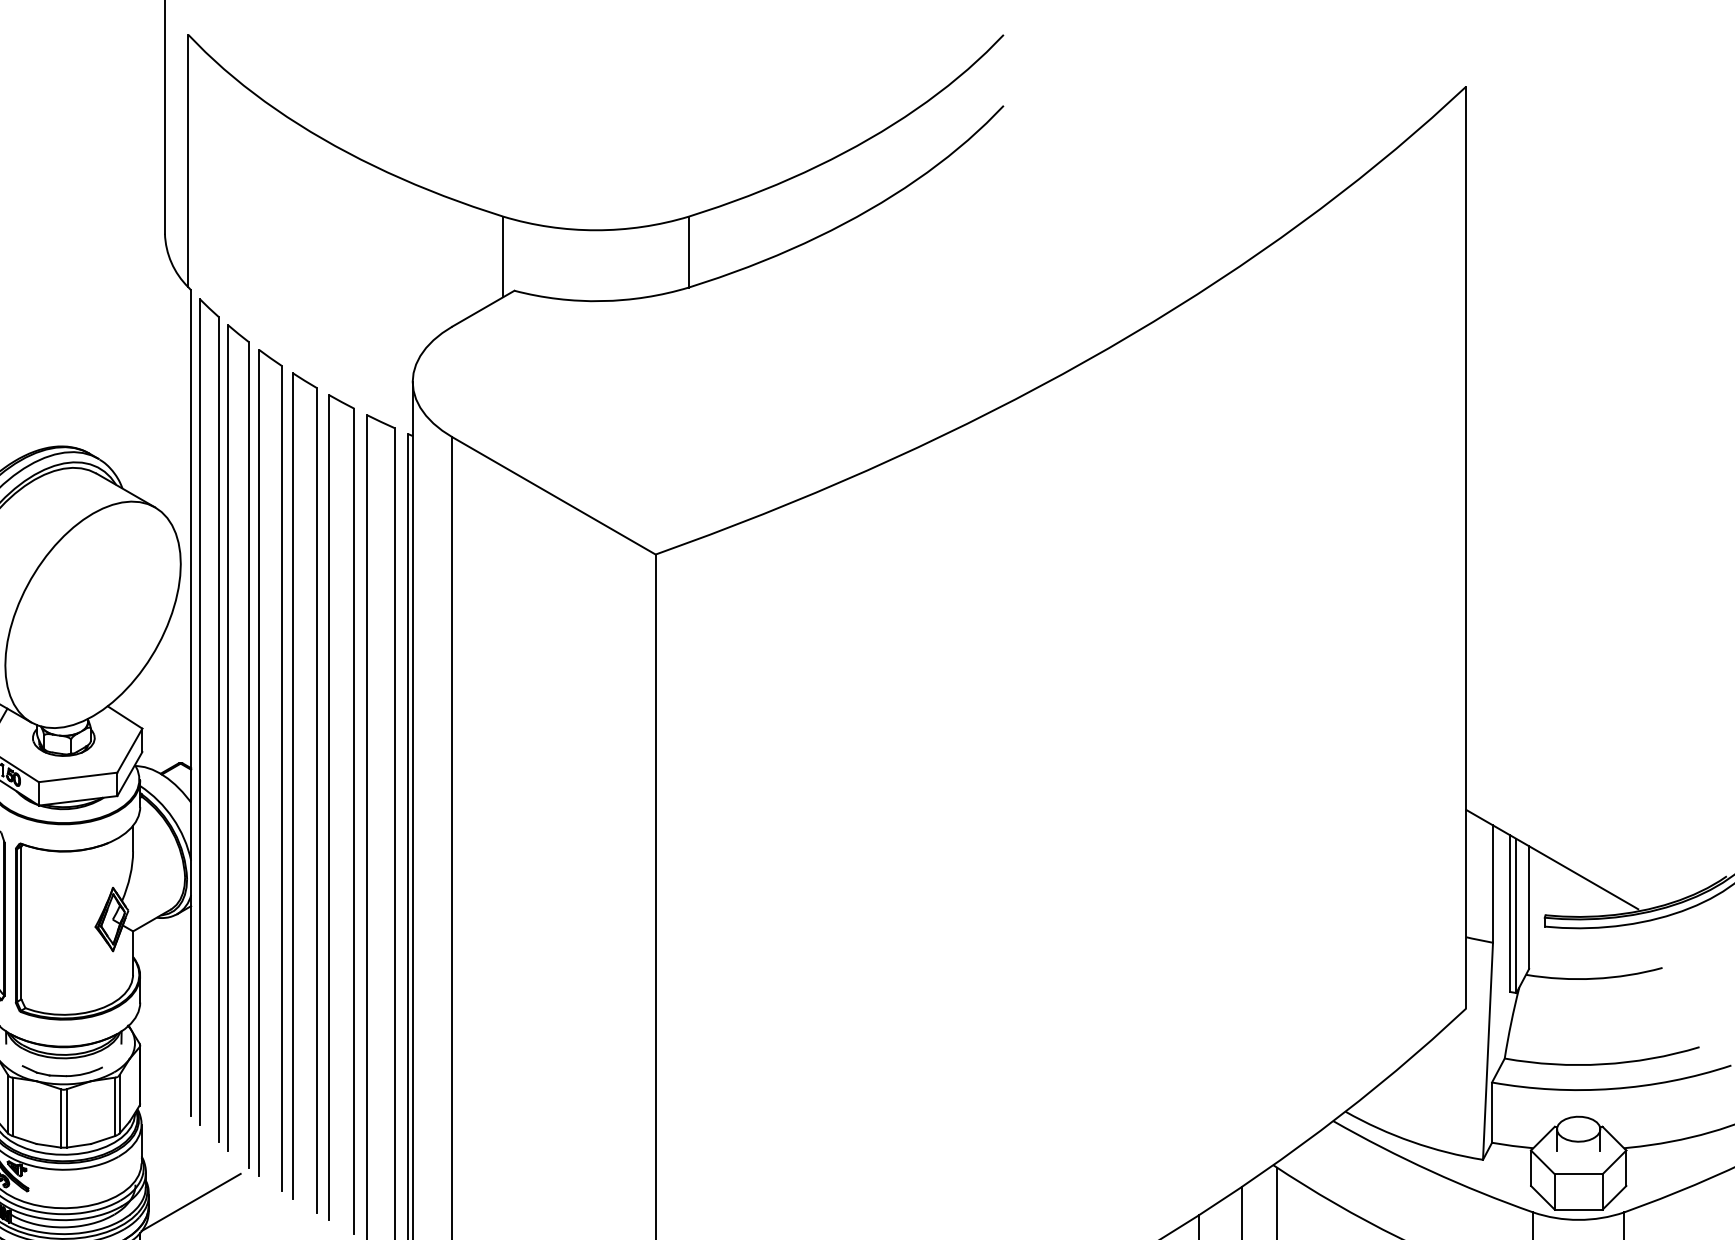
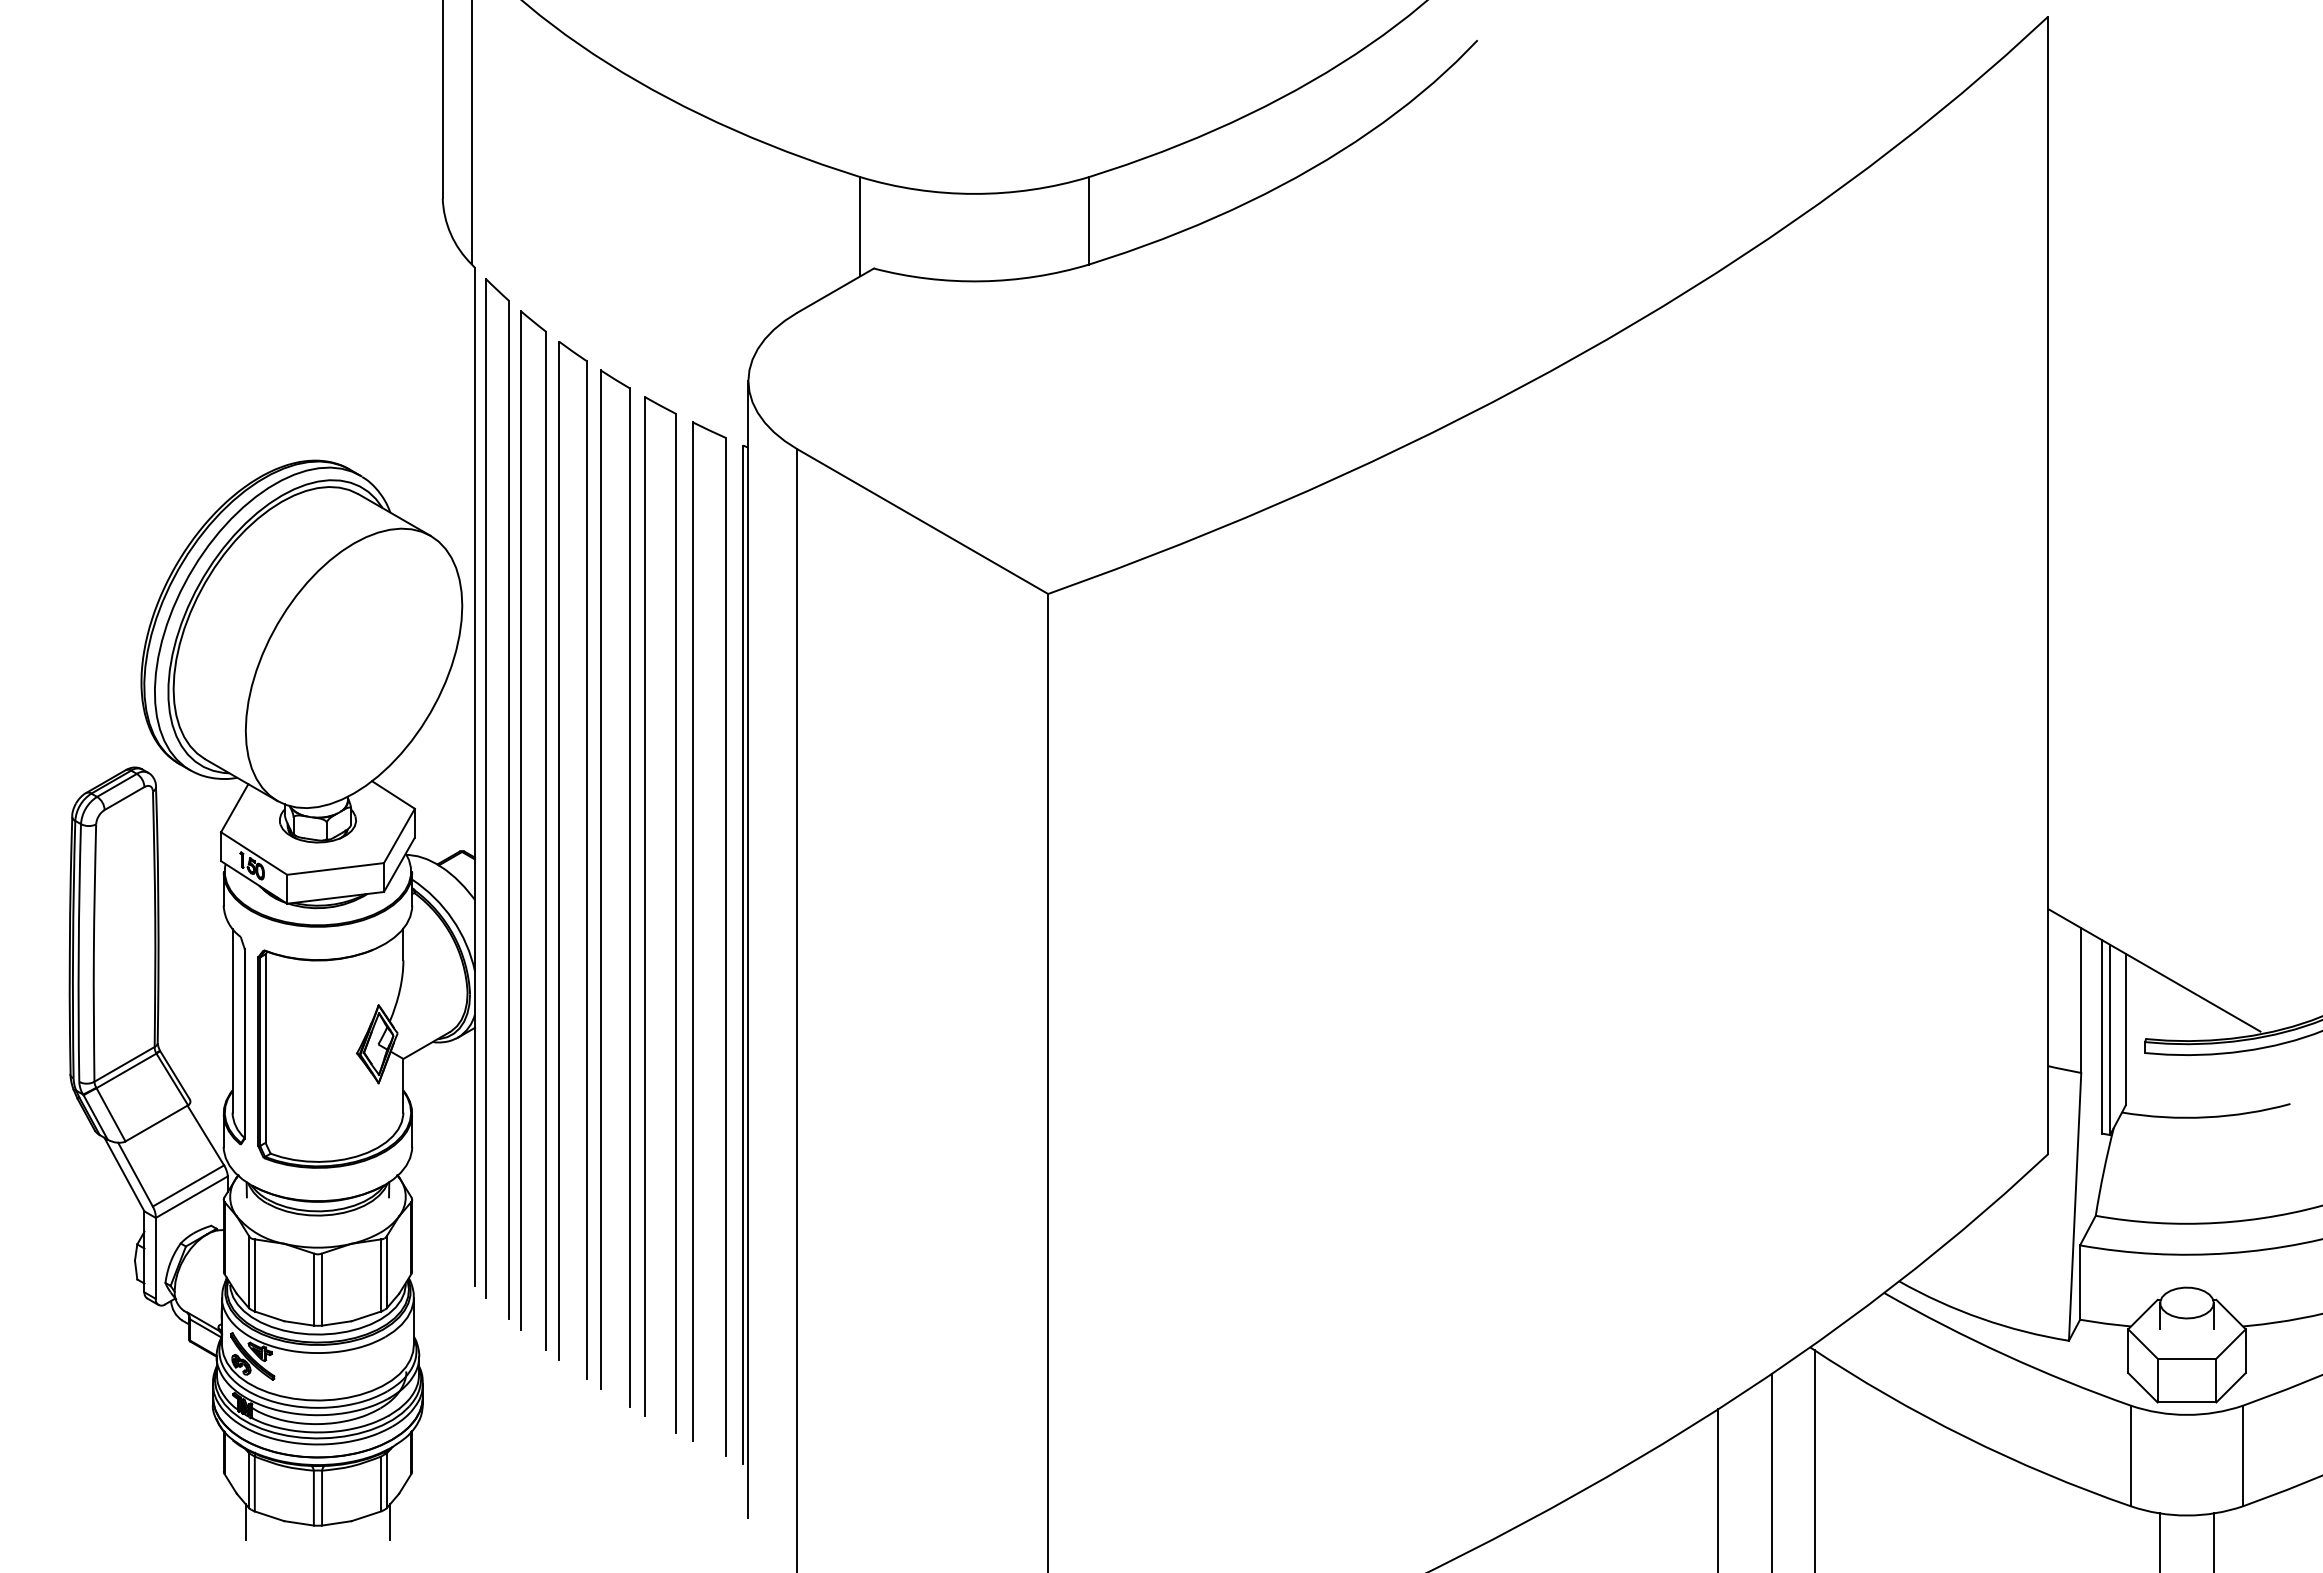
part: (62, 1071) -> (316, 1231), removed
line: (190, 1202) -> (474, 1393), removed

